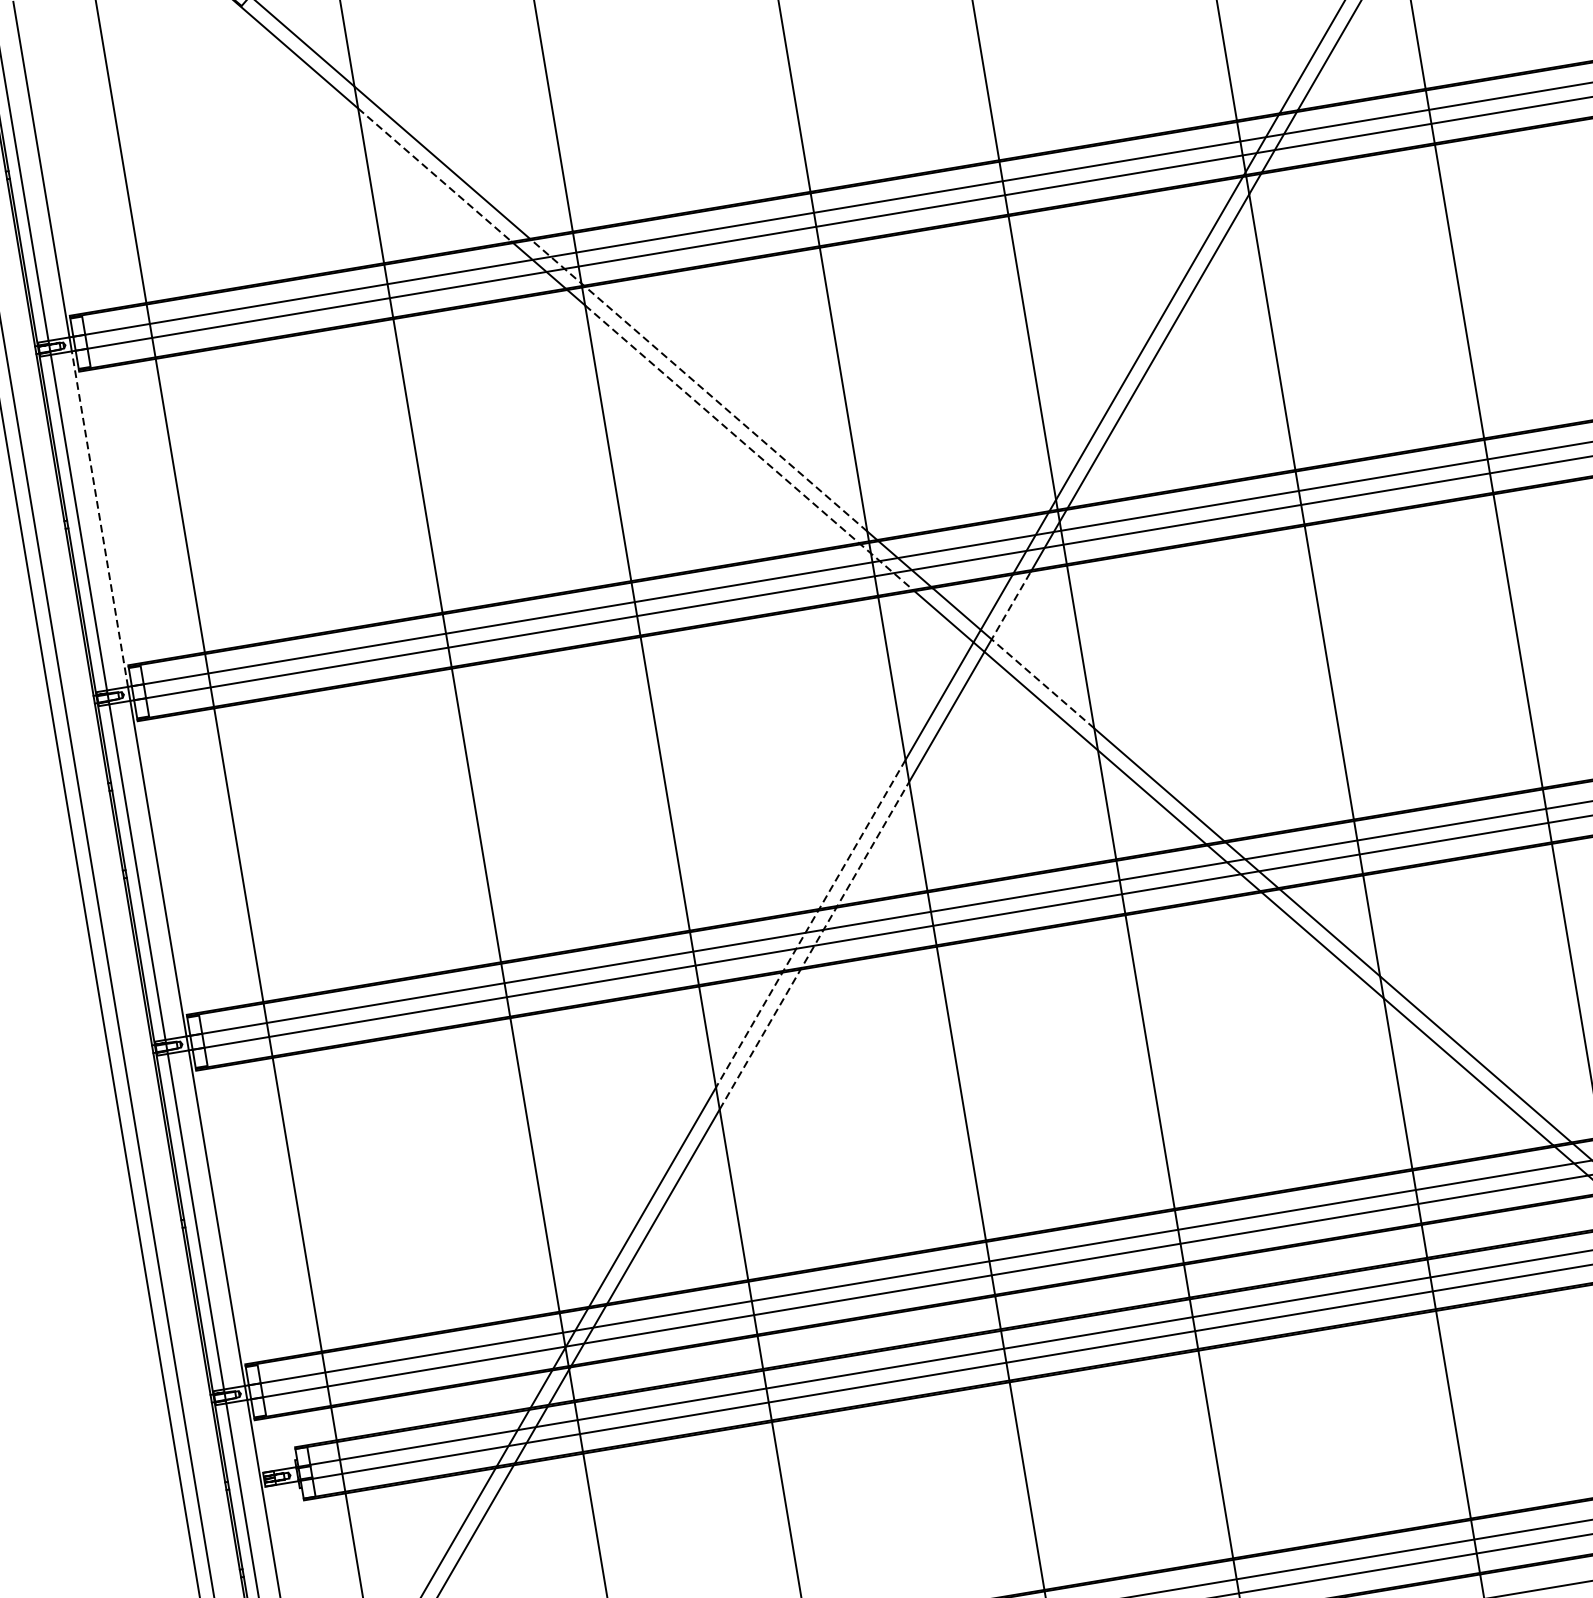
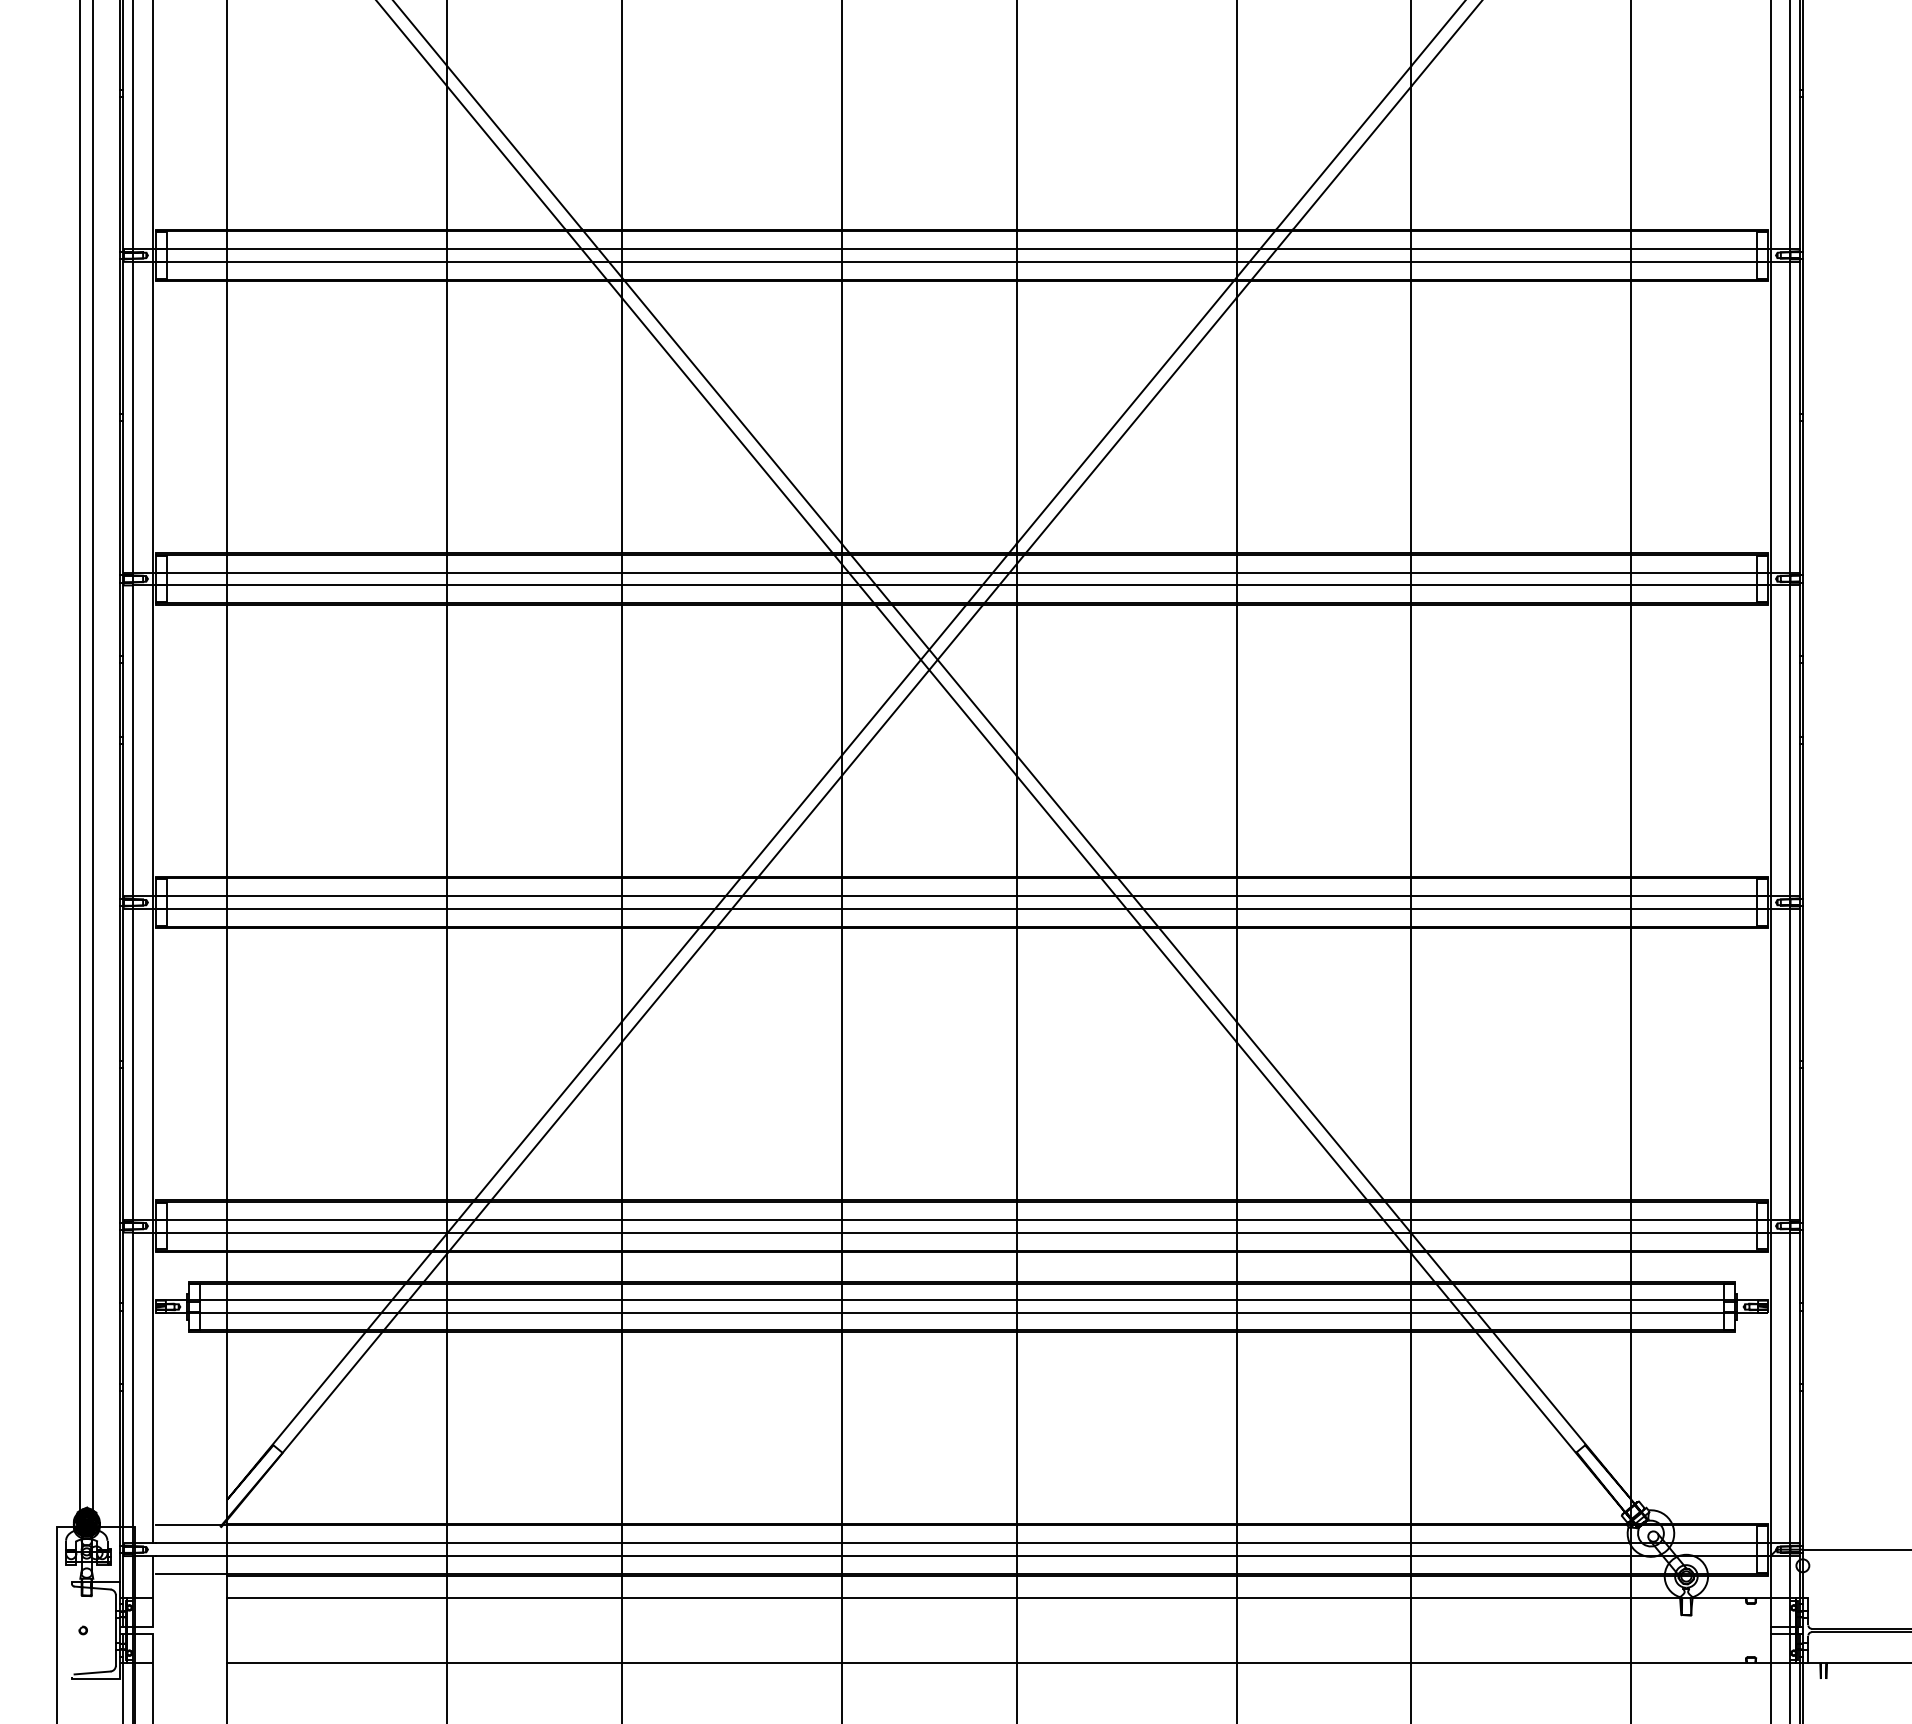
line: (435, 174) -> (506, 157), dashed -> solid
line: (699, 384) -> (712, 386), dashed -> solid
line: (750, 448) -> (749, 451), dashed -> solid
line: (99, 518) -> (152, 416), dashed -> solid
line: (1012, 657) -> (953, 679), dashed -> solid
line: (810, 923) -> (731, 888), dashed -> solid
line: (813, 945) -> (731, 908), dashed -> solid

